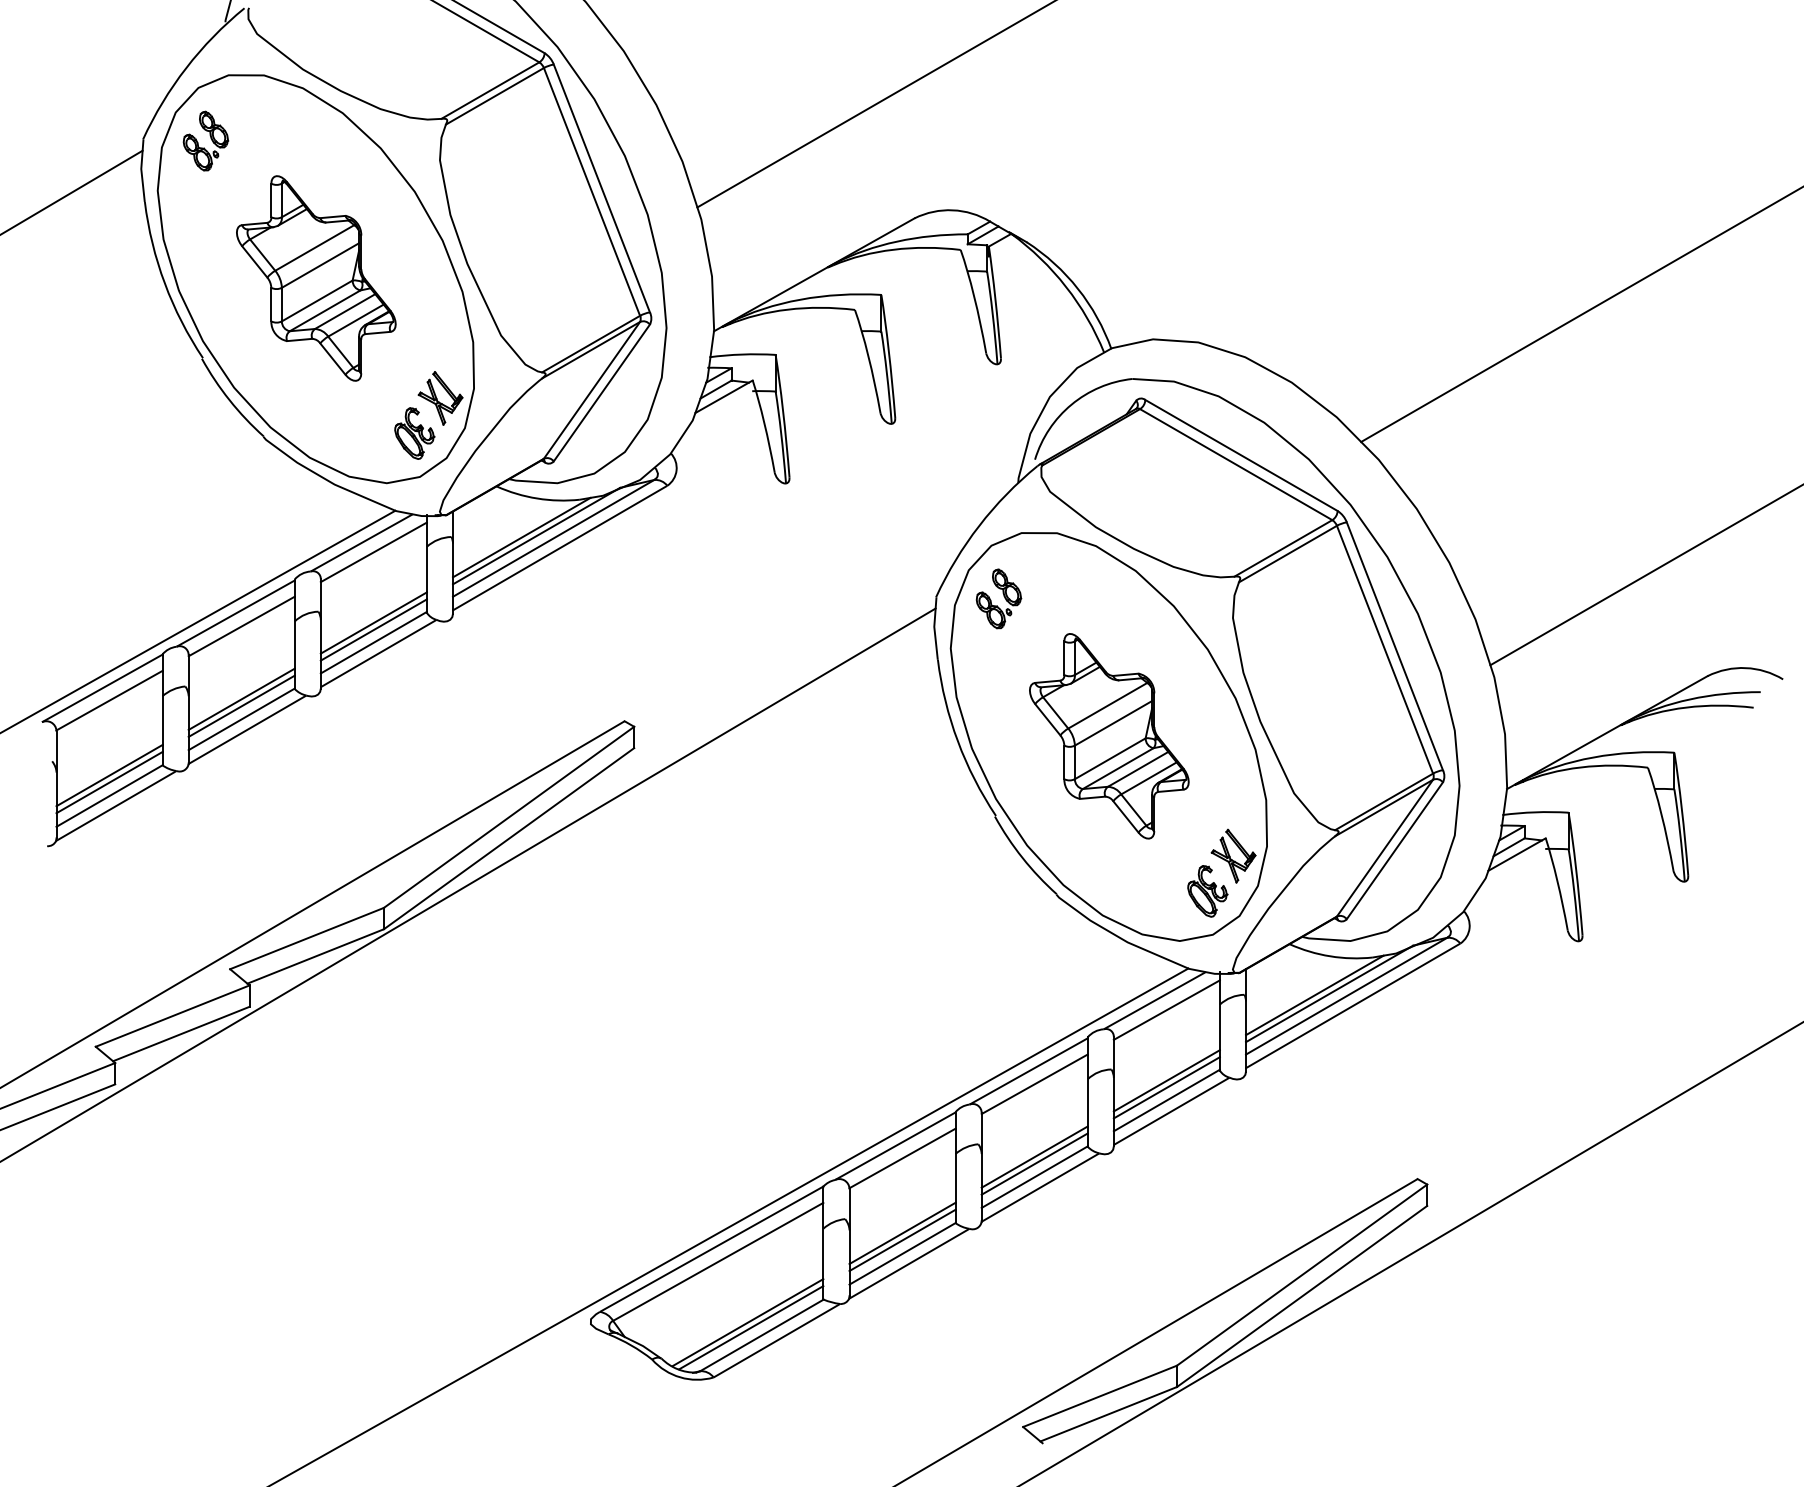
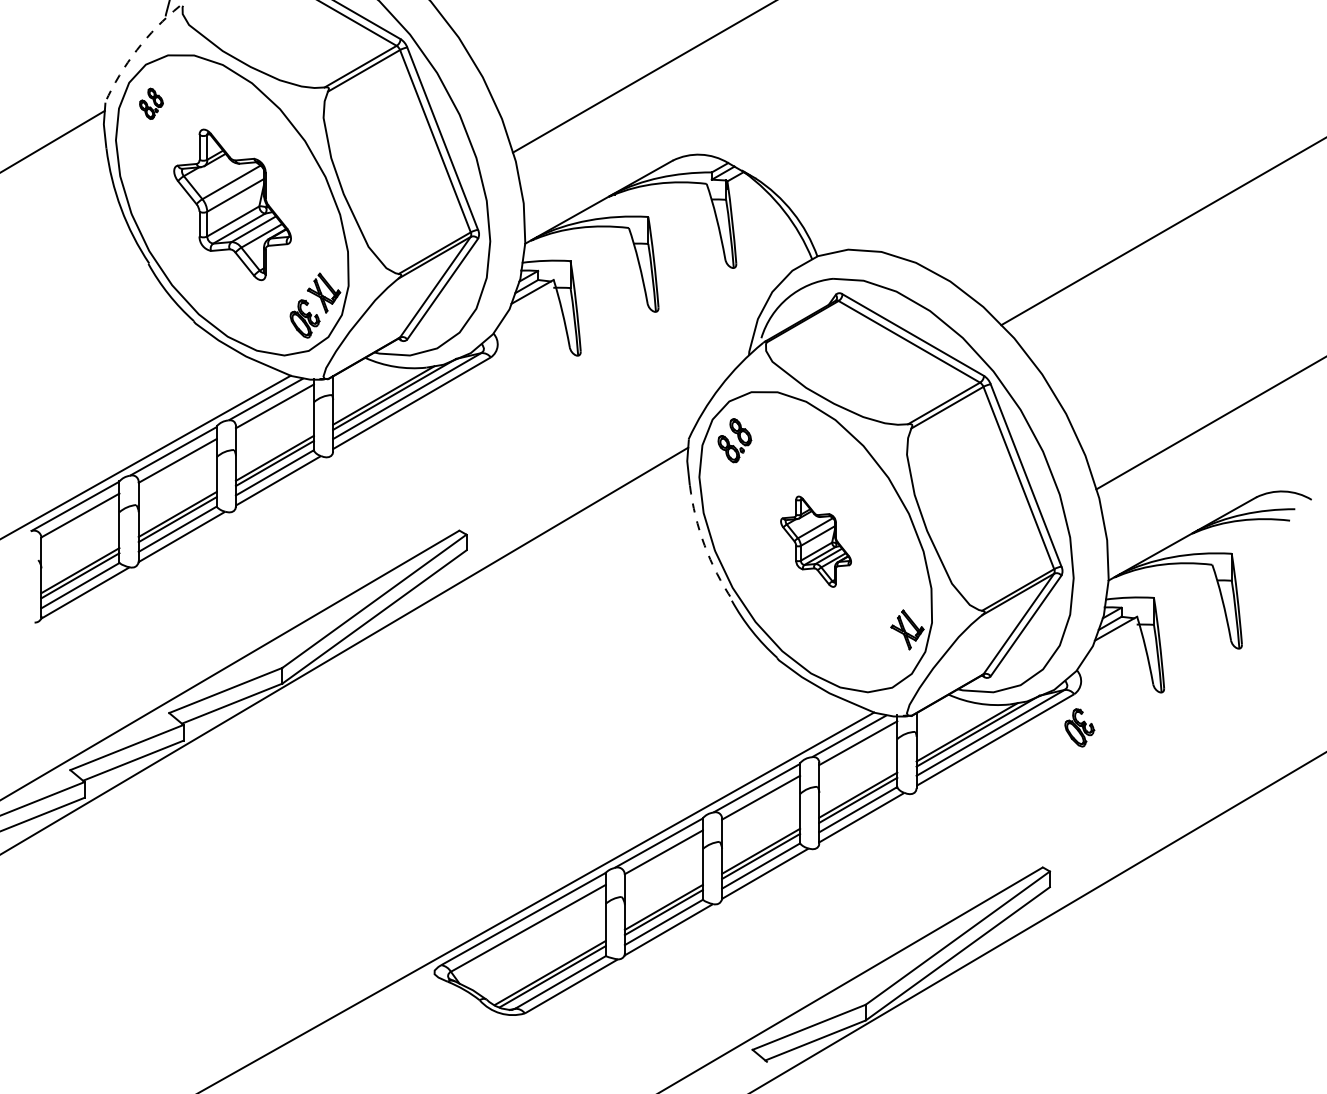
arc: (186, 68) -> (137, 50), solid -> dashed
part: (205, 140) -> (151, 103), size x0.7
part: (1109, 736) -> (816, 541), size x0.6
arc: (957, 741) -> (704, 545), solid -> dashed
part: (1207, 891) -> (1079, 727), moved

